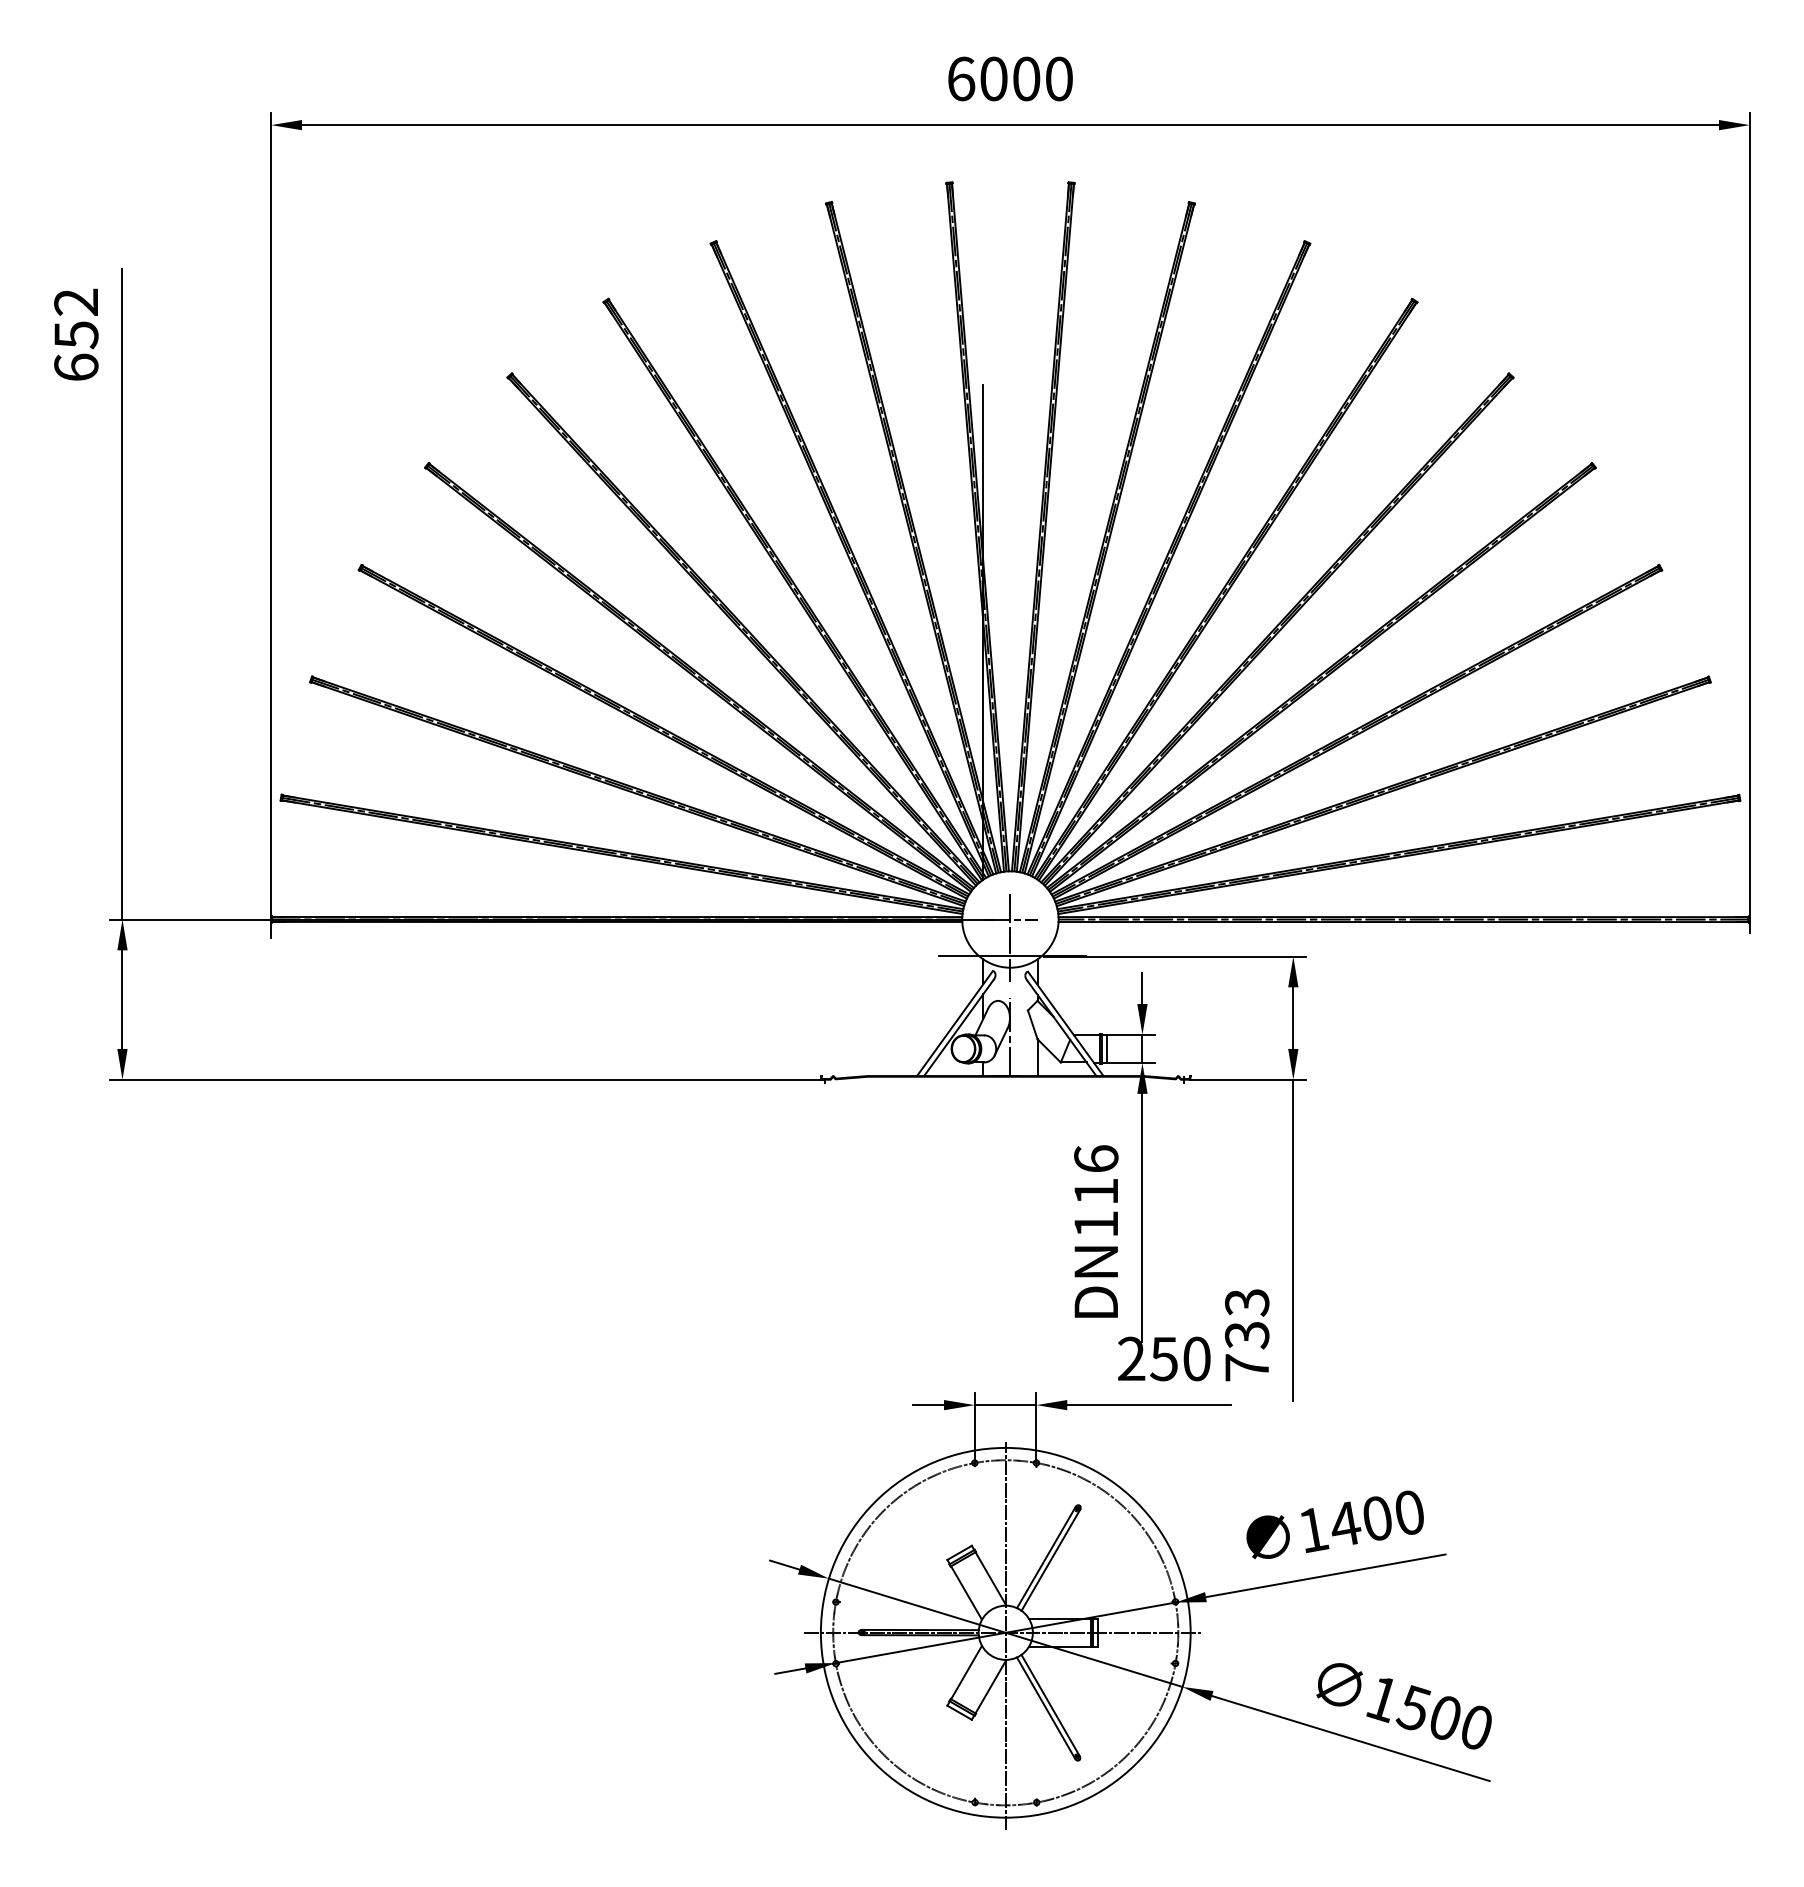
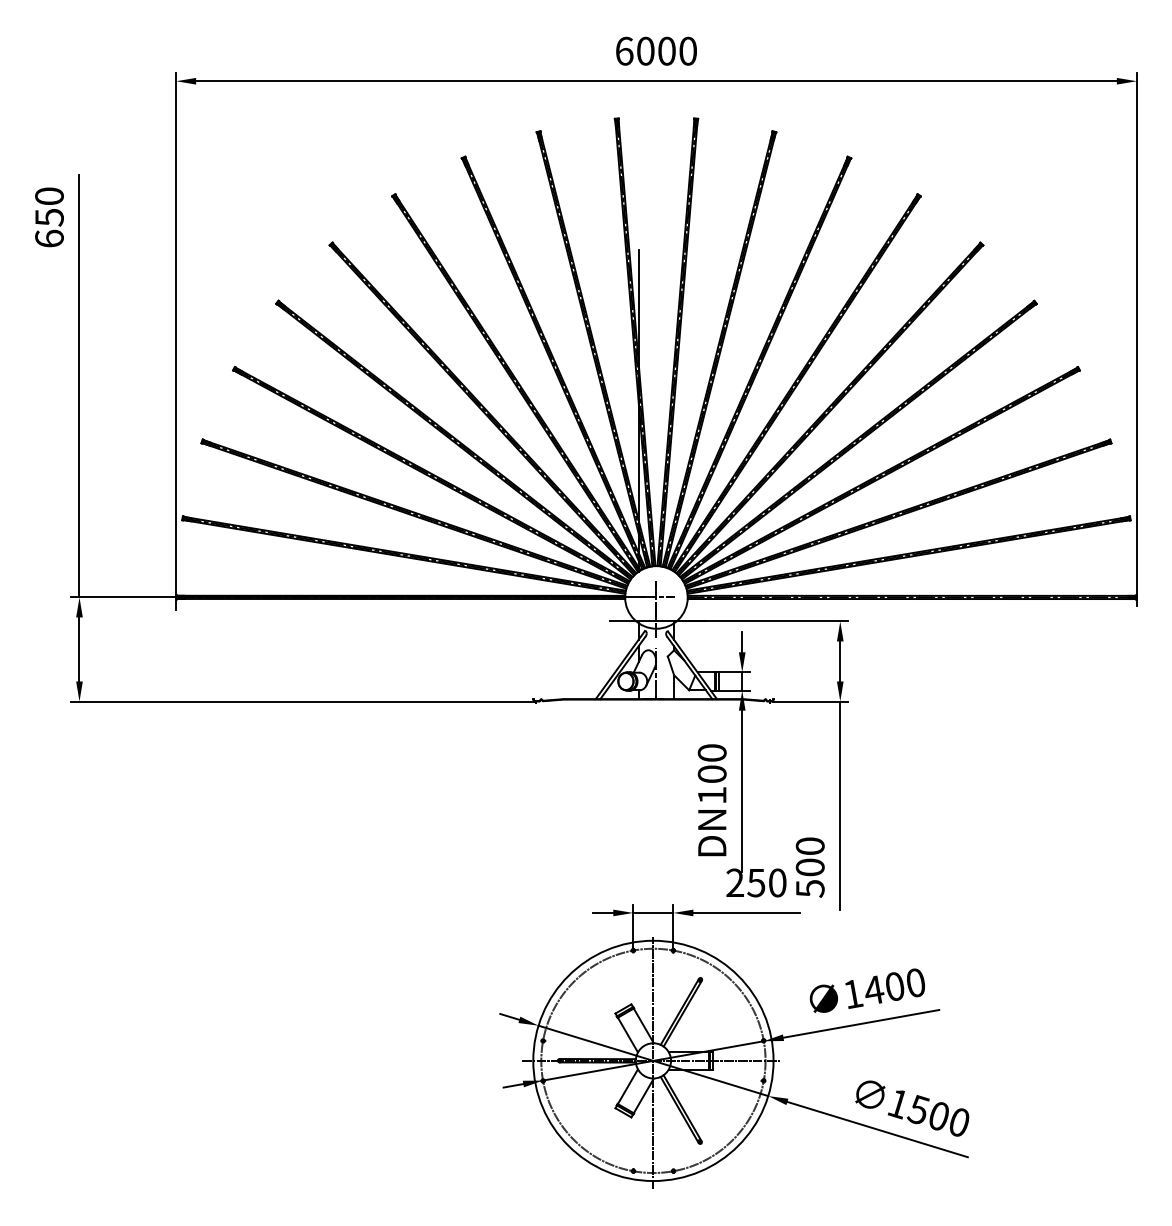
text: (76, 302) -> (49, 196), 652 -> 650
text: (1095, 1175) -> (711, 763), DN116 -> DN100
text: (1245, 1335) -> (809, 867), 733 -> 500

